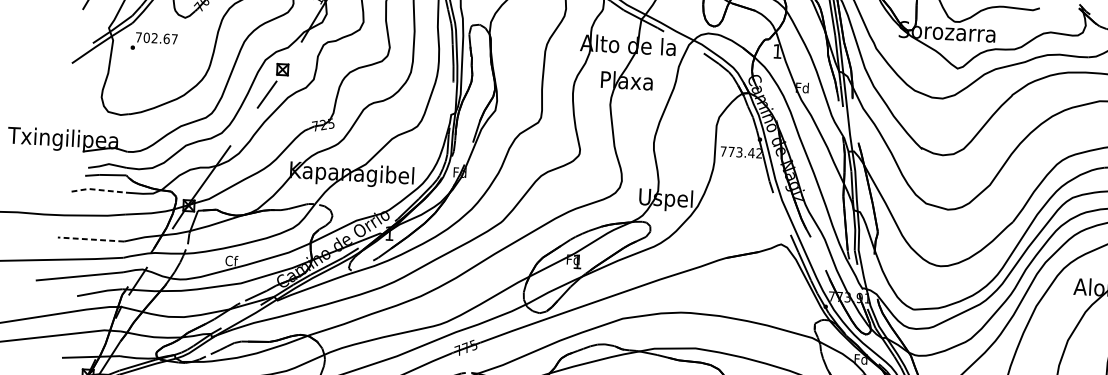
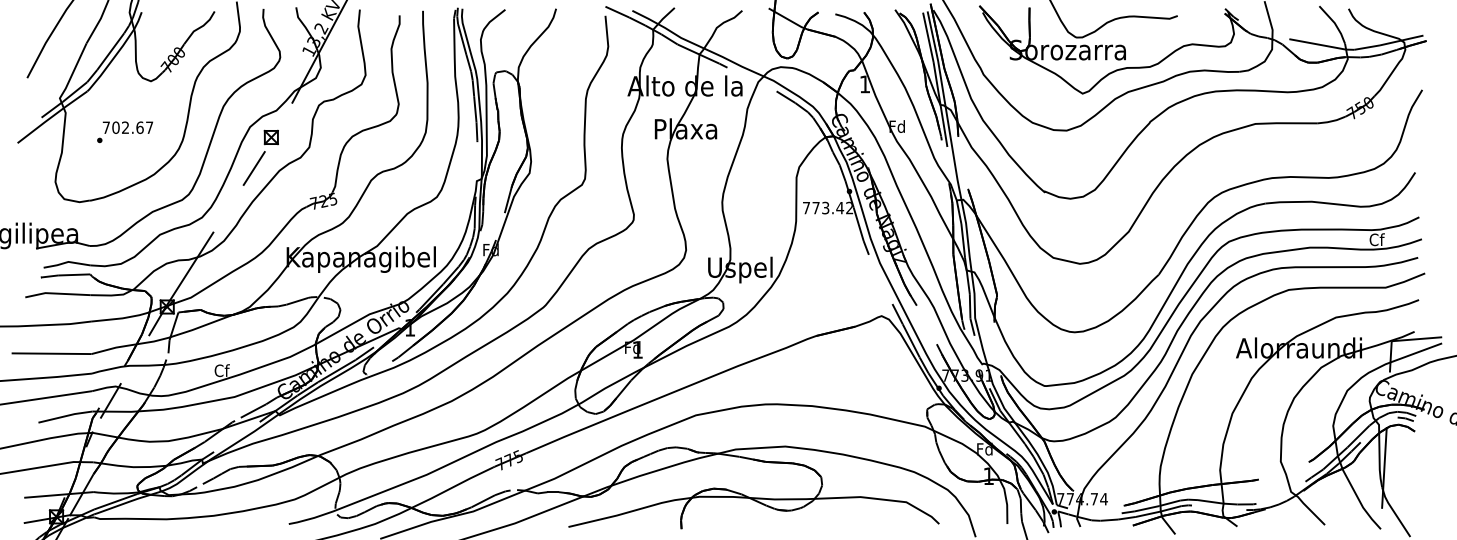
text: (153, 42) -> (124, 132), moved
line: (98, 189) -> (57, 293), dashed -> solid
line: (90, 239) -> (51, 353), dashed -> solid

